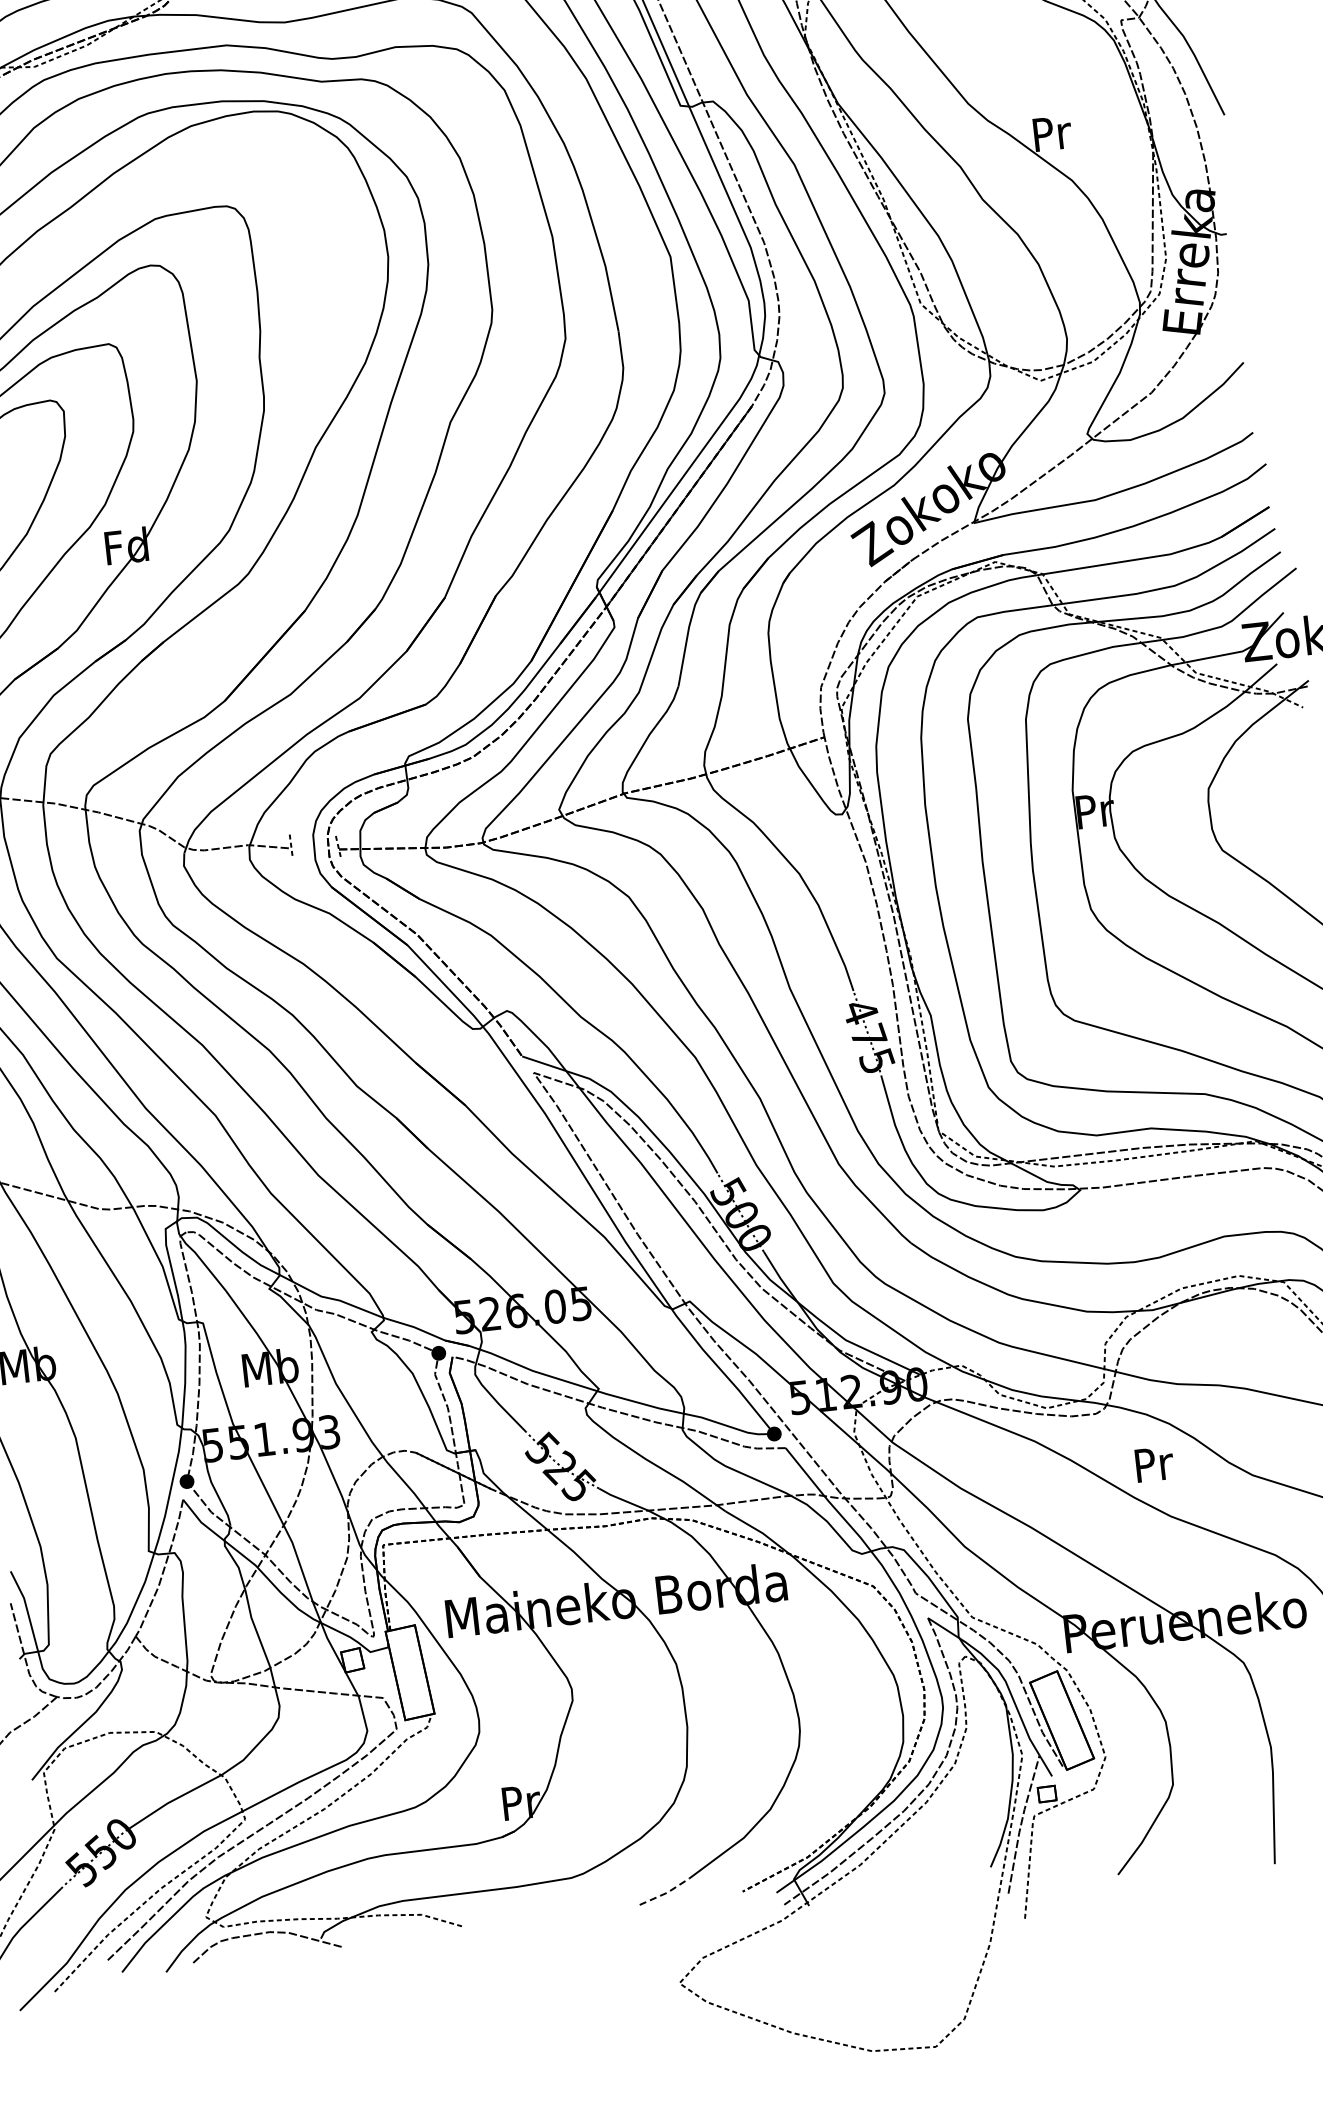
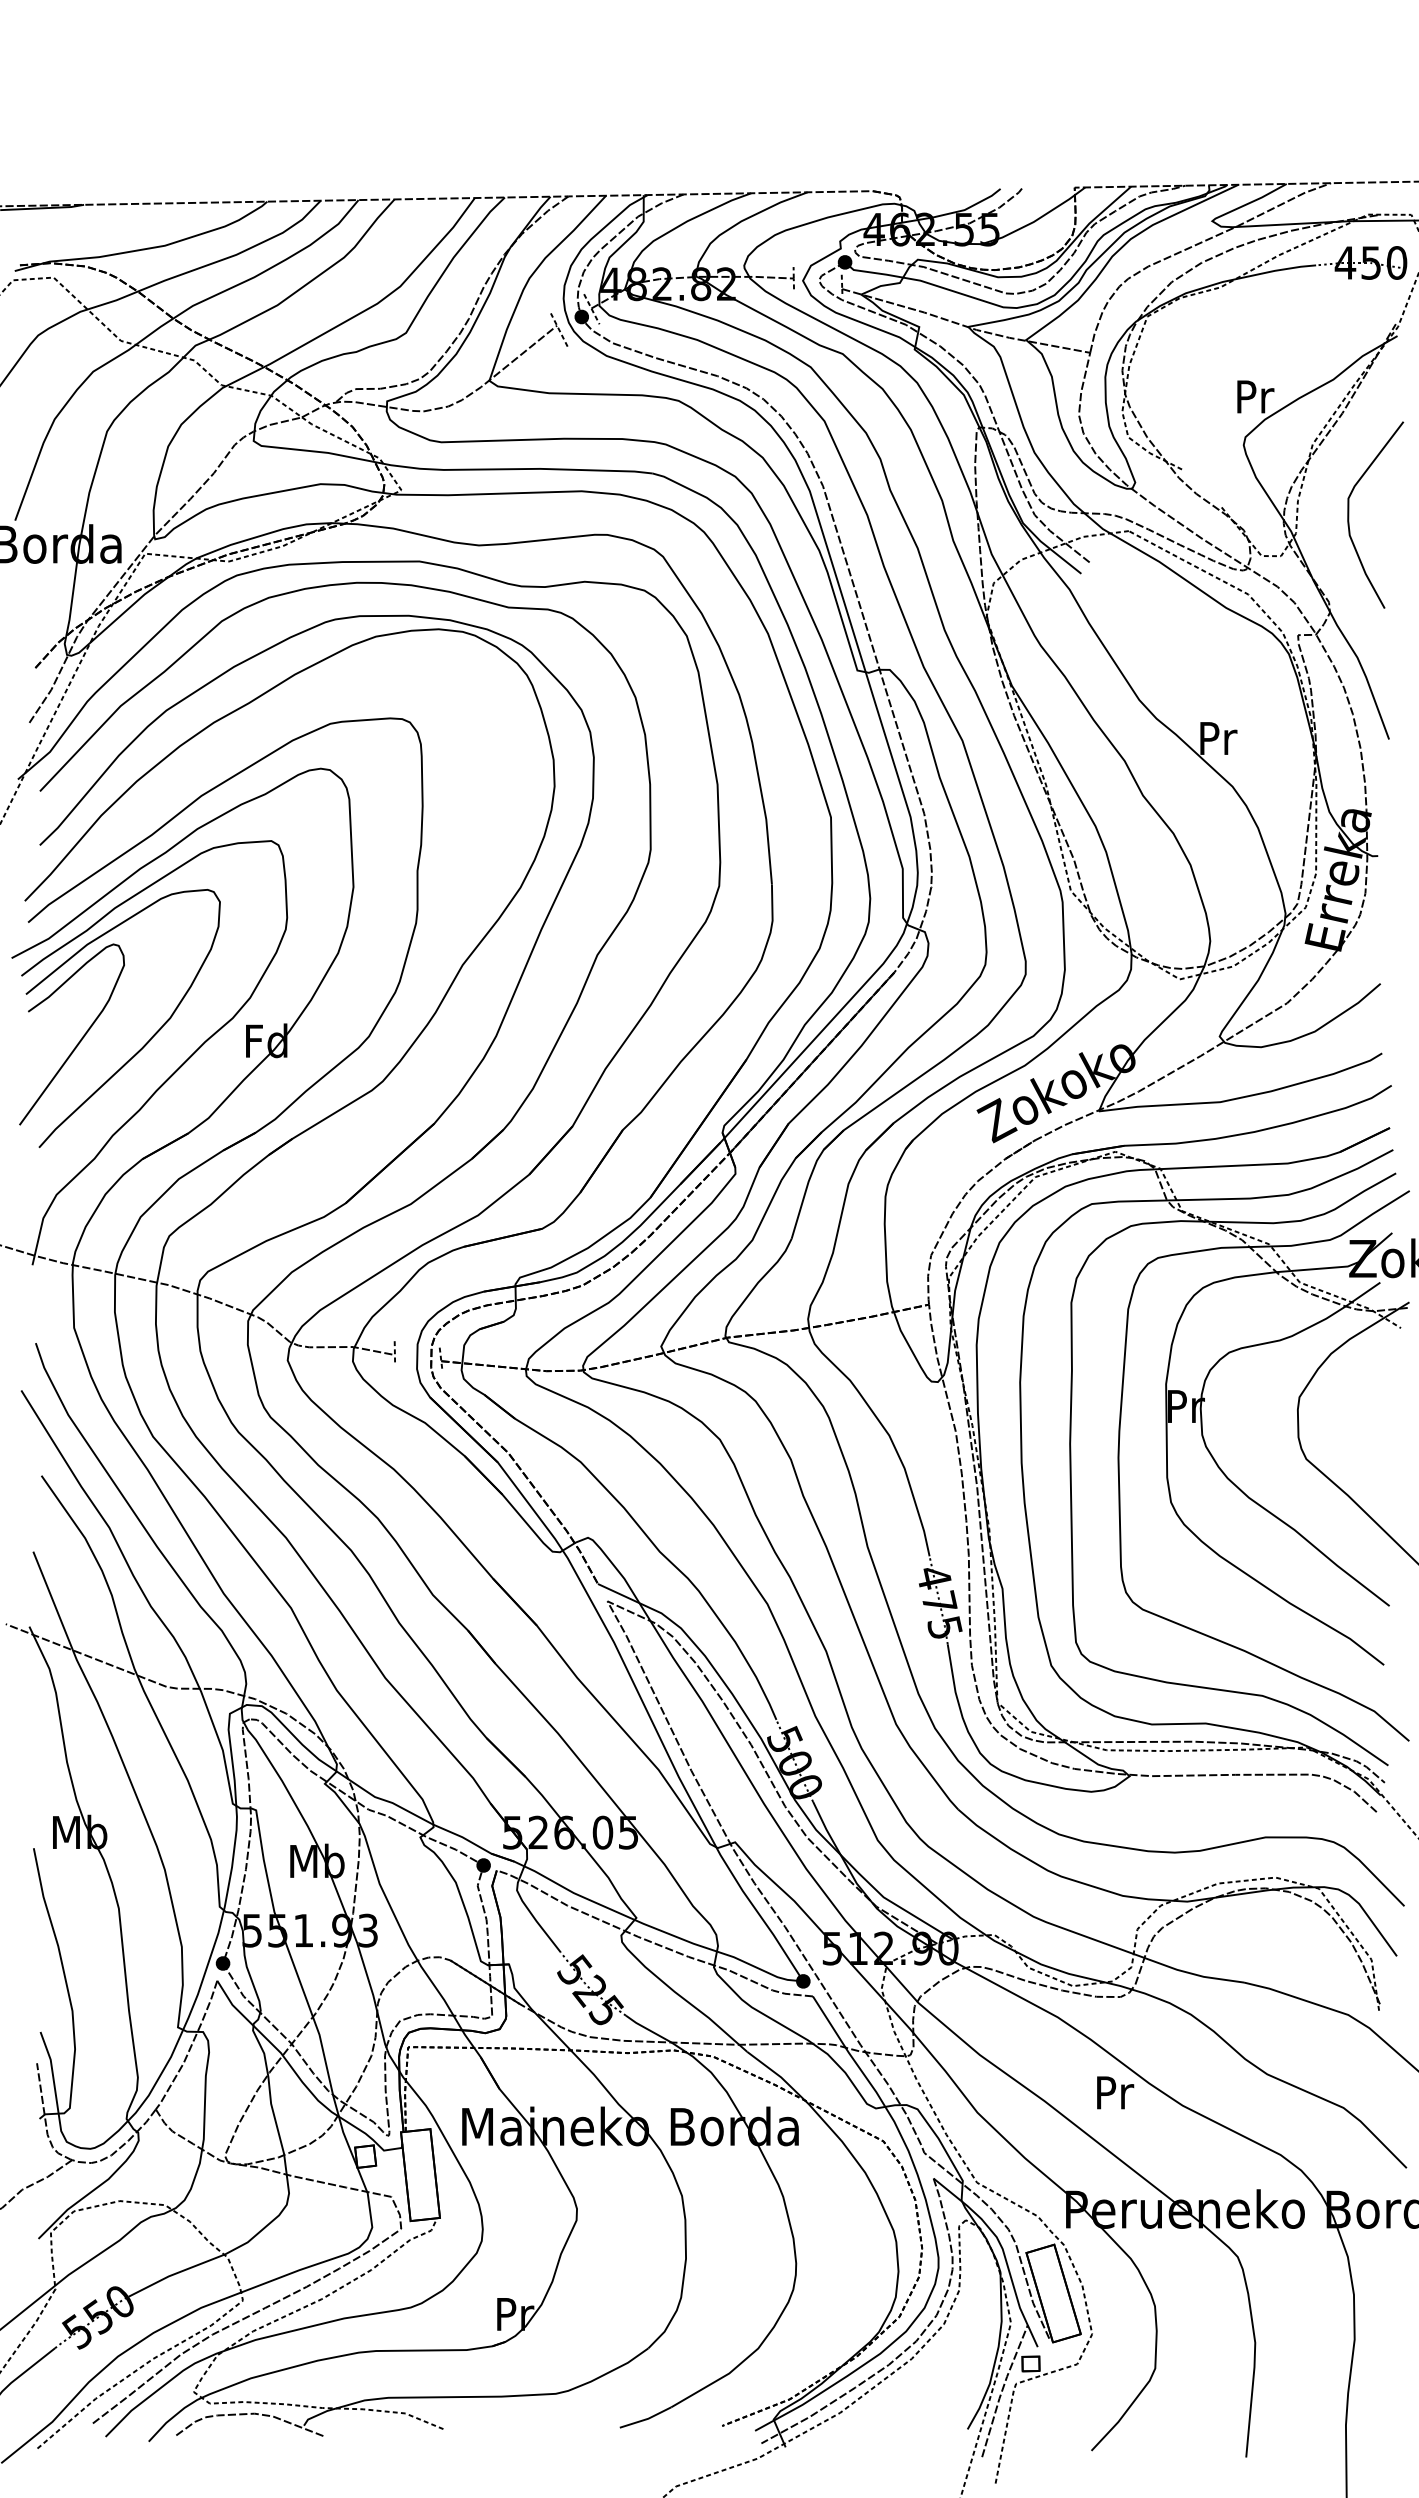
text: (1154, 1463) -> (1115, 2092), moved
line: (666, 1893) -> (647, 2419), dashed -> solid

